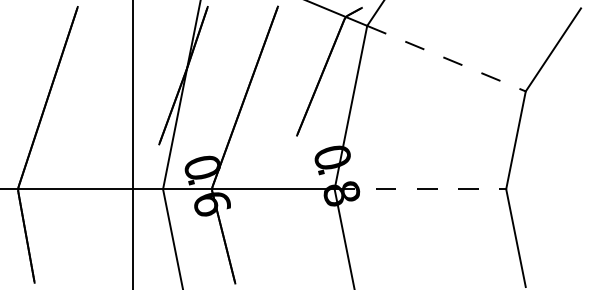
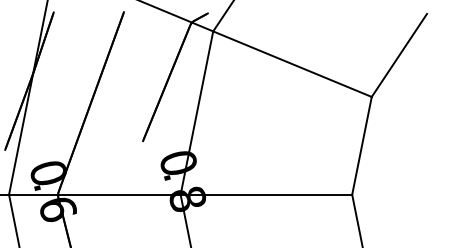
line: (446, 58) -> (292, 64), dashed -> solid
line: (420, 189) -> (266, 195), dashed -> solid

